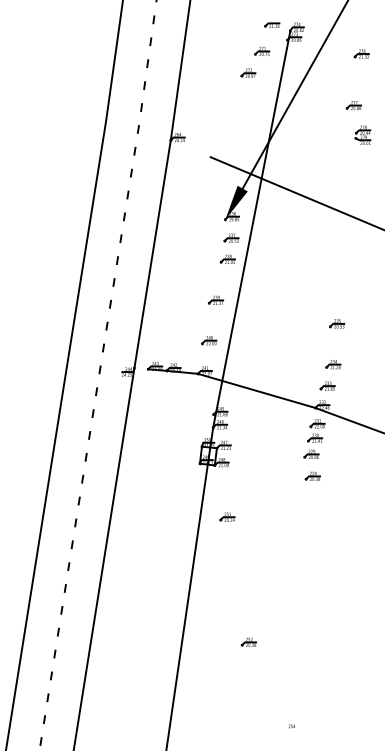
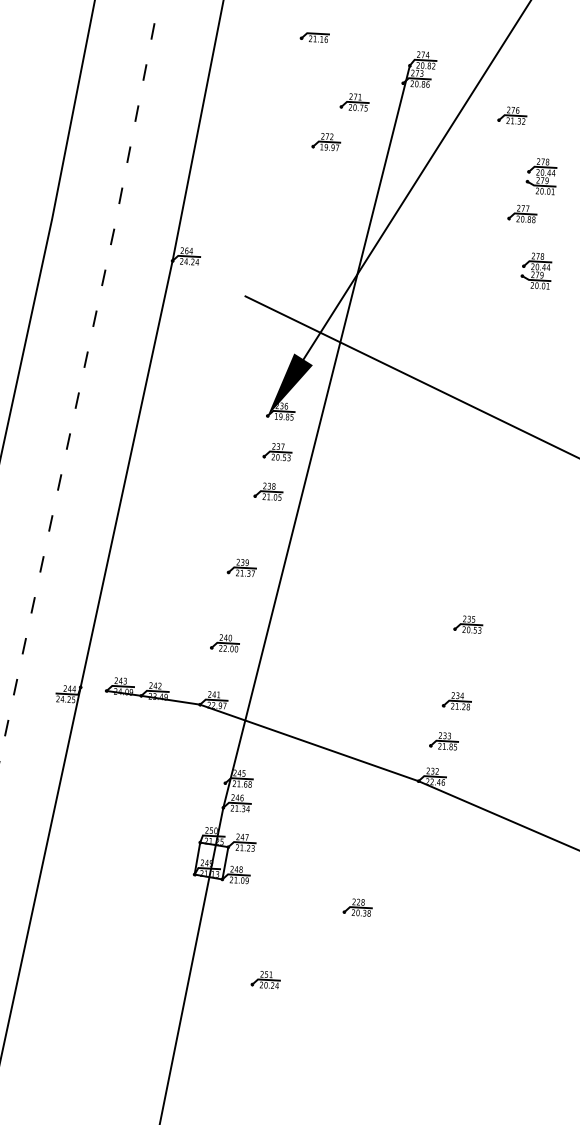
part: (272, 24) -> (314, 35), moved
part: (361, 53) -> (511, 114), moved
part: (362, 84) -> (540, 174), added
part: (314, 438) -> (413, 838), removed
part: (312, 475) -> (356, 905), moved
part: (227, 516) -> (265, 978), moved

